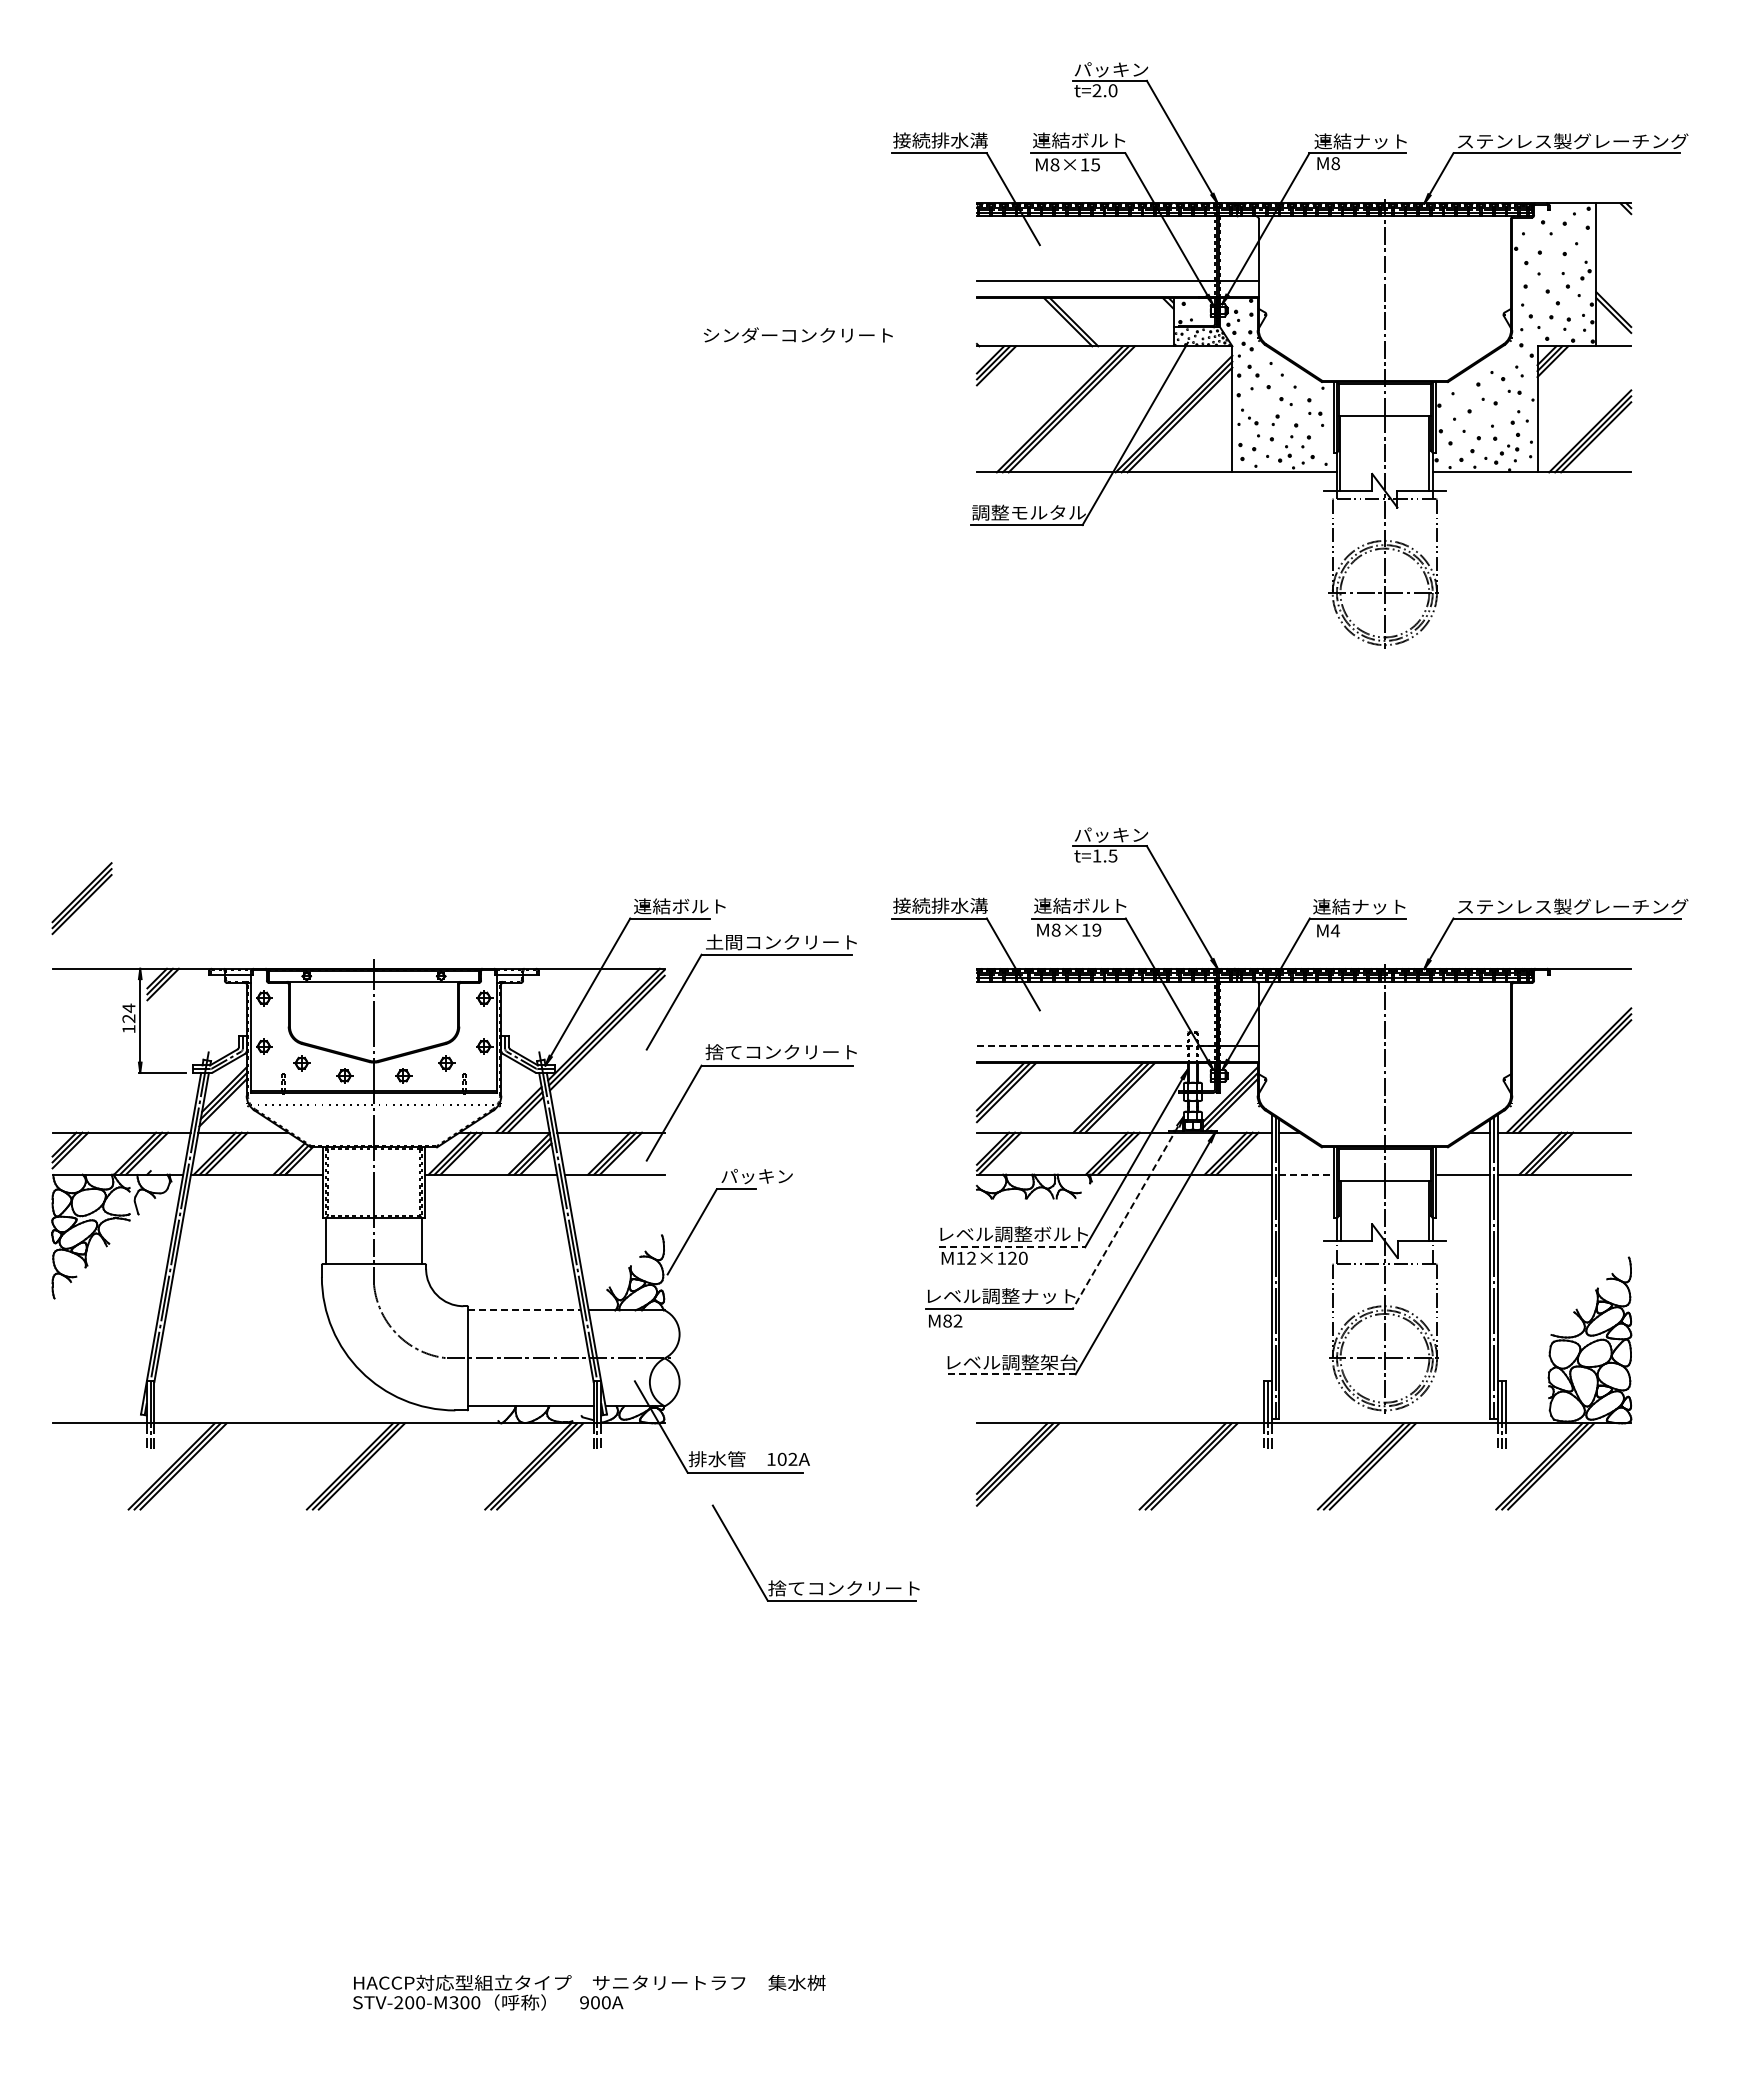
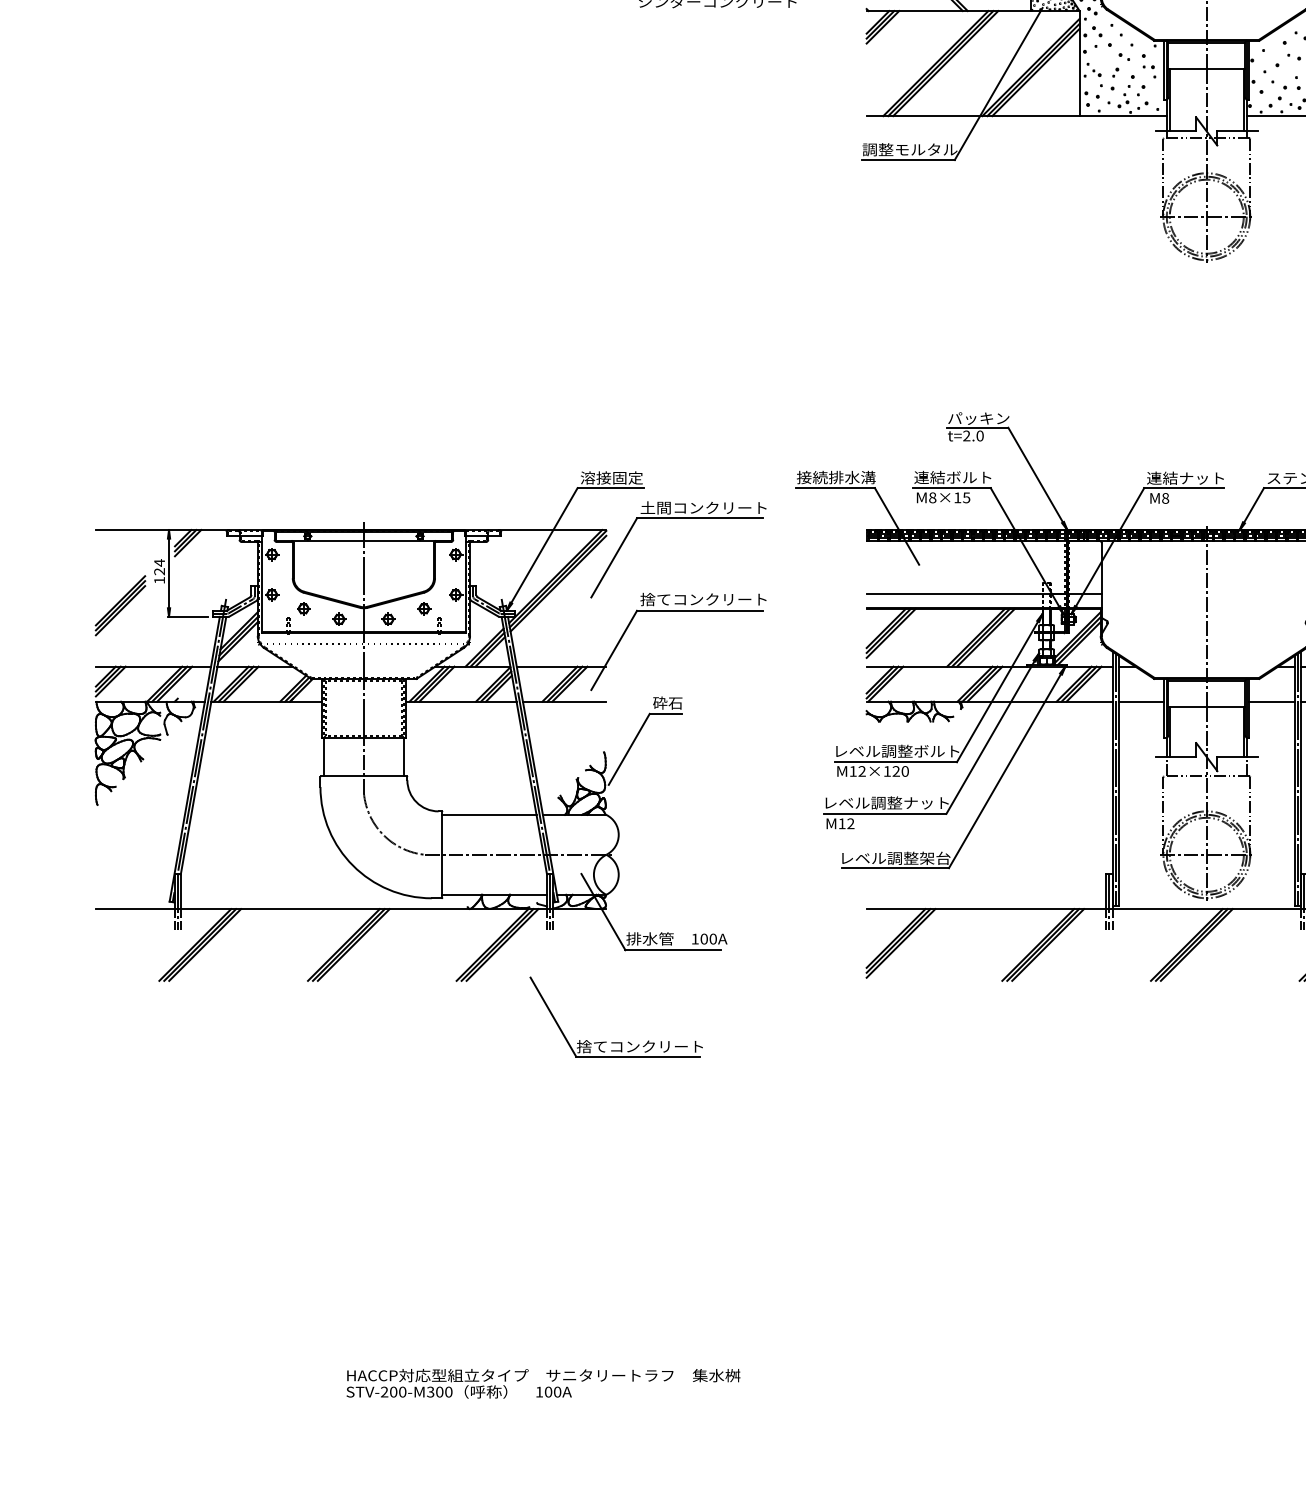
text: (1104, 855) -> (973, 435), t=1.5 -> t=2.0
part: (81, 898) -> (120, 605), moved
text: (679, 906) -> (618, 478), 連結ボルト -> 溶接固定
text: (1096, 929) -> (966, 497), M8×19 -> M8×15
text: (1335, 930) -> (1165, 498), M4 -> M8
line: (1095, 1046) -> (965, 594), dashed -> solid
line: (1307, 1174) -> (1142, 701), dashed -> solid
text: (756, 1176) -> (682, 703), パッキン -> 砕石
line: (1127, 1213) -> (992, 734), dashed -> solid
line: (1012, 1247) -> (896, 762), dashed -> solid
line: (525, 1310) -> (490, 814), dashed -> solid
text: (947, 1320) -> (842, 823), M82 -> M12
line: (1010, 1374) -> (894, 868), dashed -> solid
text: (792, 1459) -> (712, 939), 102A -> 100A
part: (815, 1583) -> (616, 1042), moved
text: (584, 2002) -> (539, 1391), 900A -> 100A

